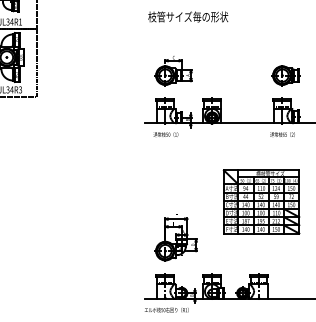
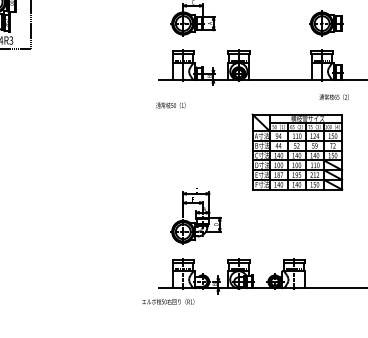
text: (165, 134) -> (170, 105), moved
text: (282, 134) -> (334, 97), moved
part: (261, 201) -> (297, 151), moved
text: (166, 309) -> (167, 301), moved

